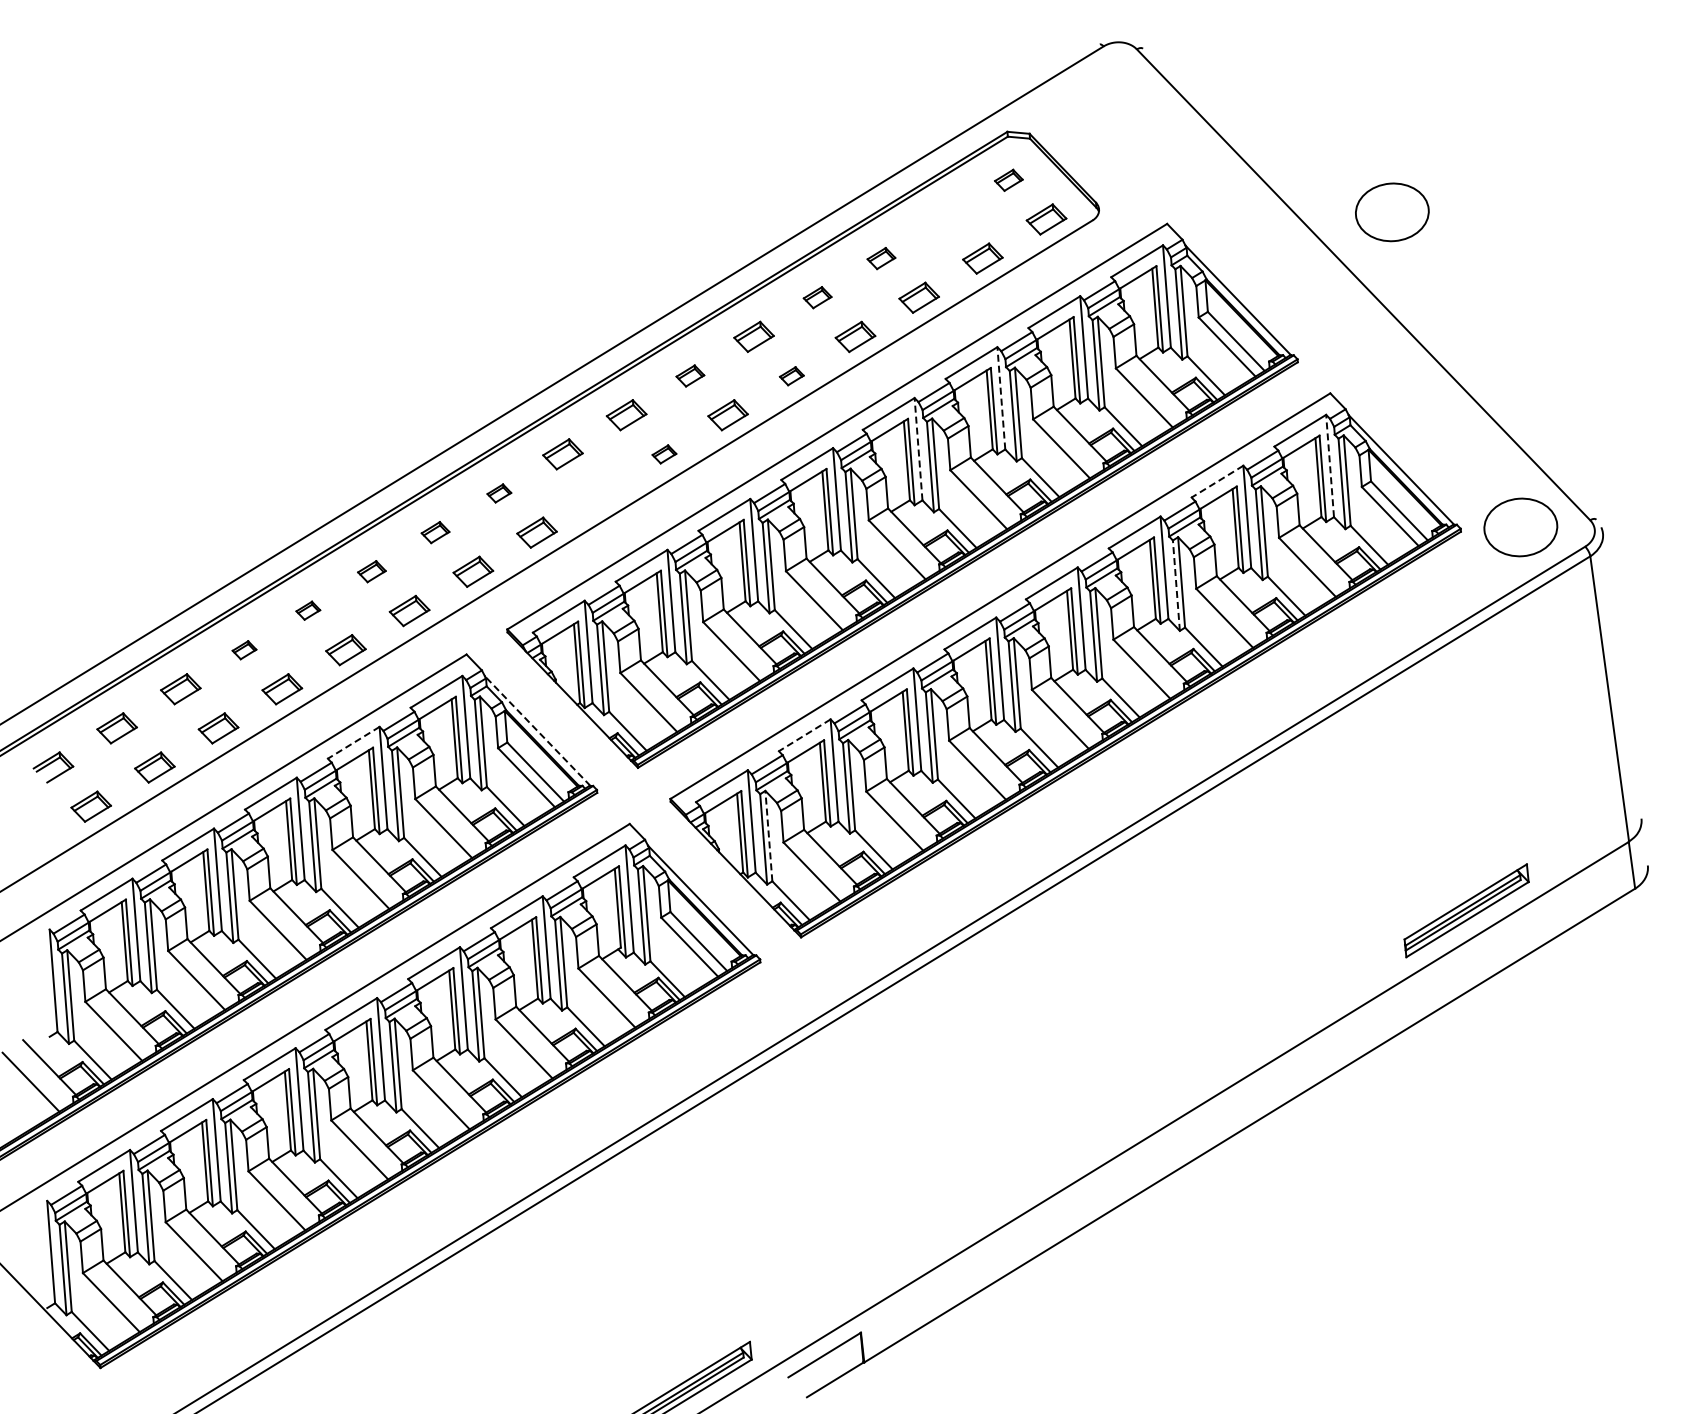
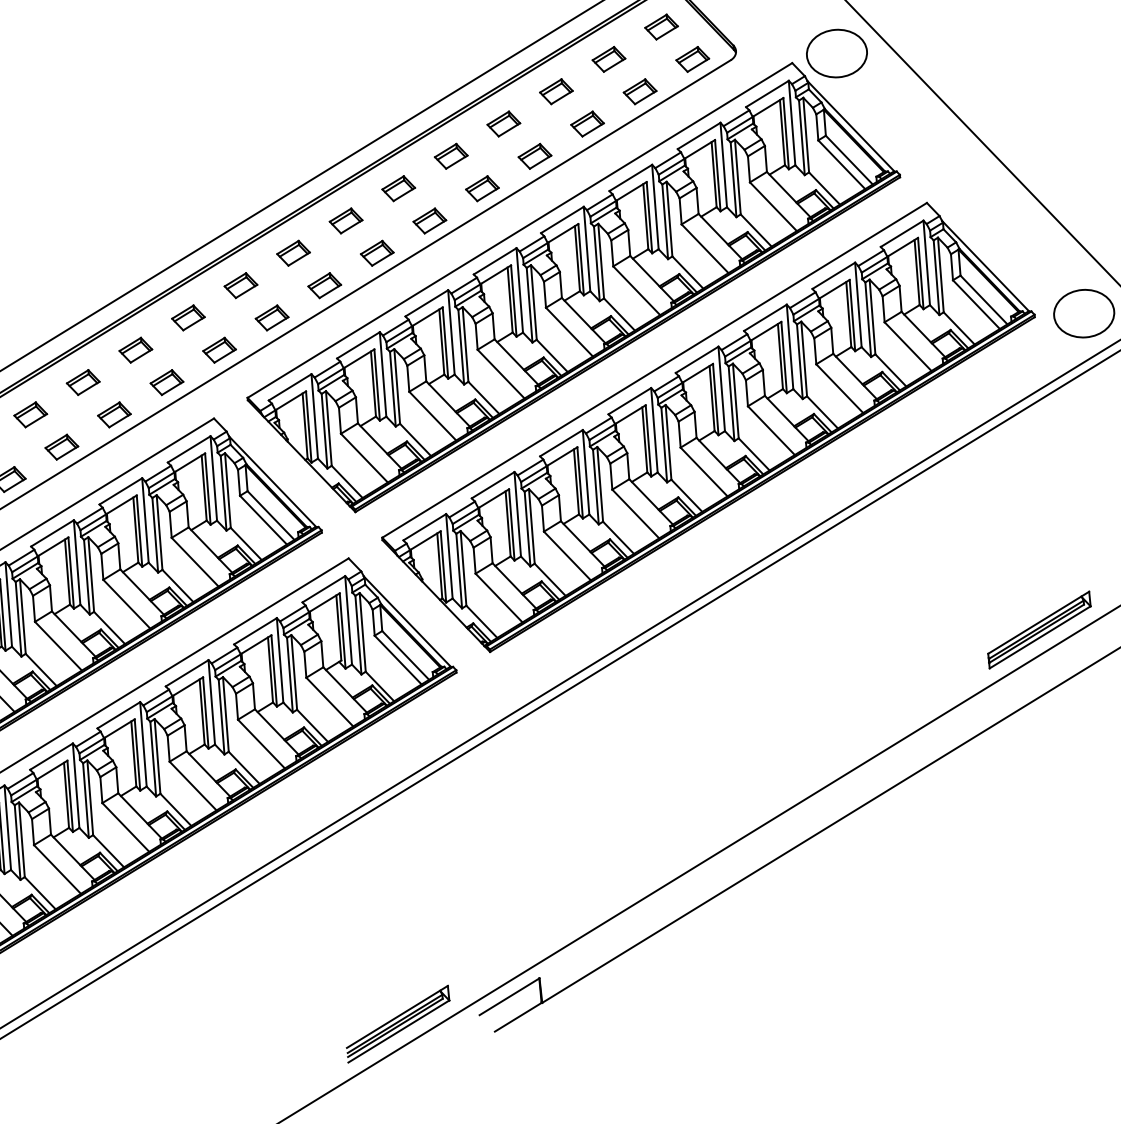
part: (1008, 180) -> (661, 27), size x1.43
part: (1392, 212) -> (837, 53), moved
part: (944, 219) -> (608, 59), added
part: (881, 258) -> (556, 91), size x1.43
part: (817, 297) -> (503, 123), size x1.43
part: (690, 375) -> (398, 188), size x1.43
part: (791, 376) -> (482, 189), size x1.67
line: (1001, 397) -> (655, 206), dashed -> solid
line: (918, 448) -> (587, 248), dashed -> solid
part: (664, 454) -> (377, 253), size x1.67
line: (1330, 465) -> (927, 262), dashed -> solid
line: (1217, 481) -> (833, 275), dashed -> solid
part: (499, 493) -> (241, 285), size x1.67
part: (600, 493) -> (324, 285), added
part: (435, 532) -> (188, 317), size x1.43
part: (371, 571) -> (135, 350), size x1.43
line: (1176, 585) -> (799, 361), dashed -> solid
part: (308, 610) -> (83, 382), size x1.67
part: (244, 650) -> (30, 415), size x1.67
line: (537, 730) -> (272, 481), dashed -> solid
line: (804, 735) -> (492, 485), dashed -> solid
line: (353, 743) -> (120, 491), dashed -> solid
line: (768, 835) -> (463, 567), dashed -> solid

